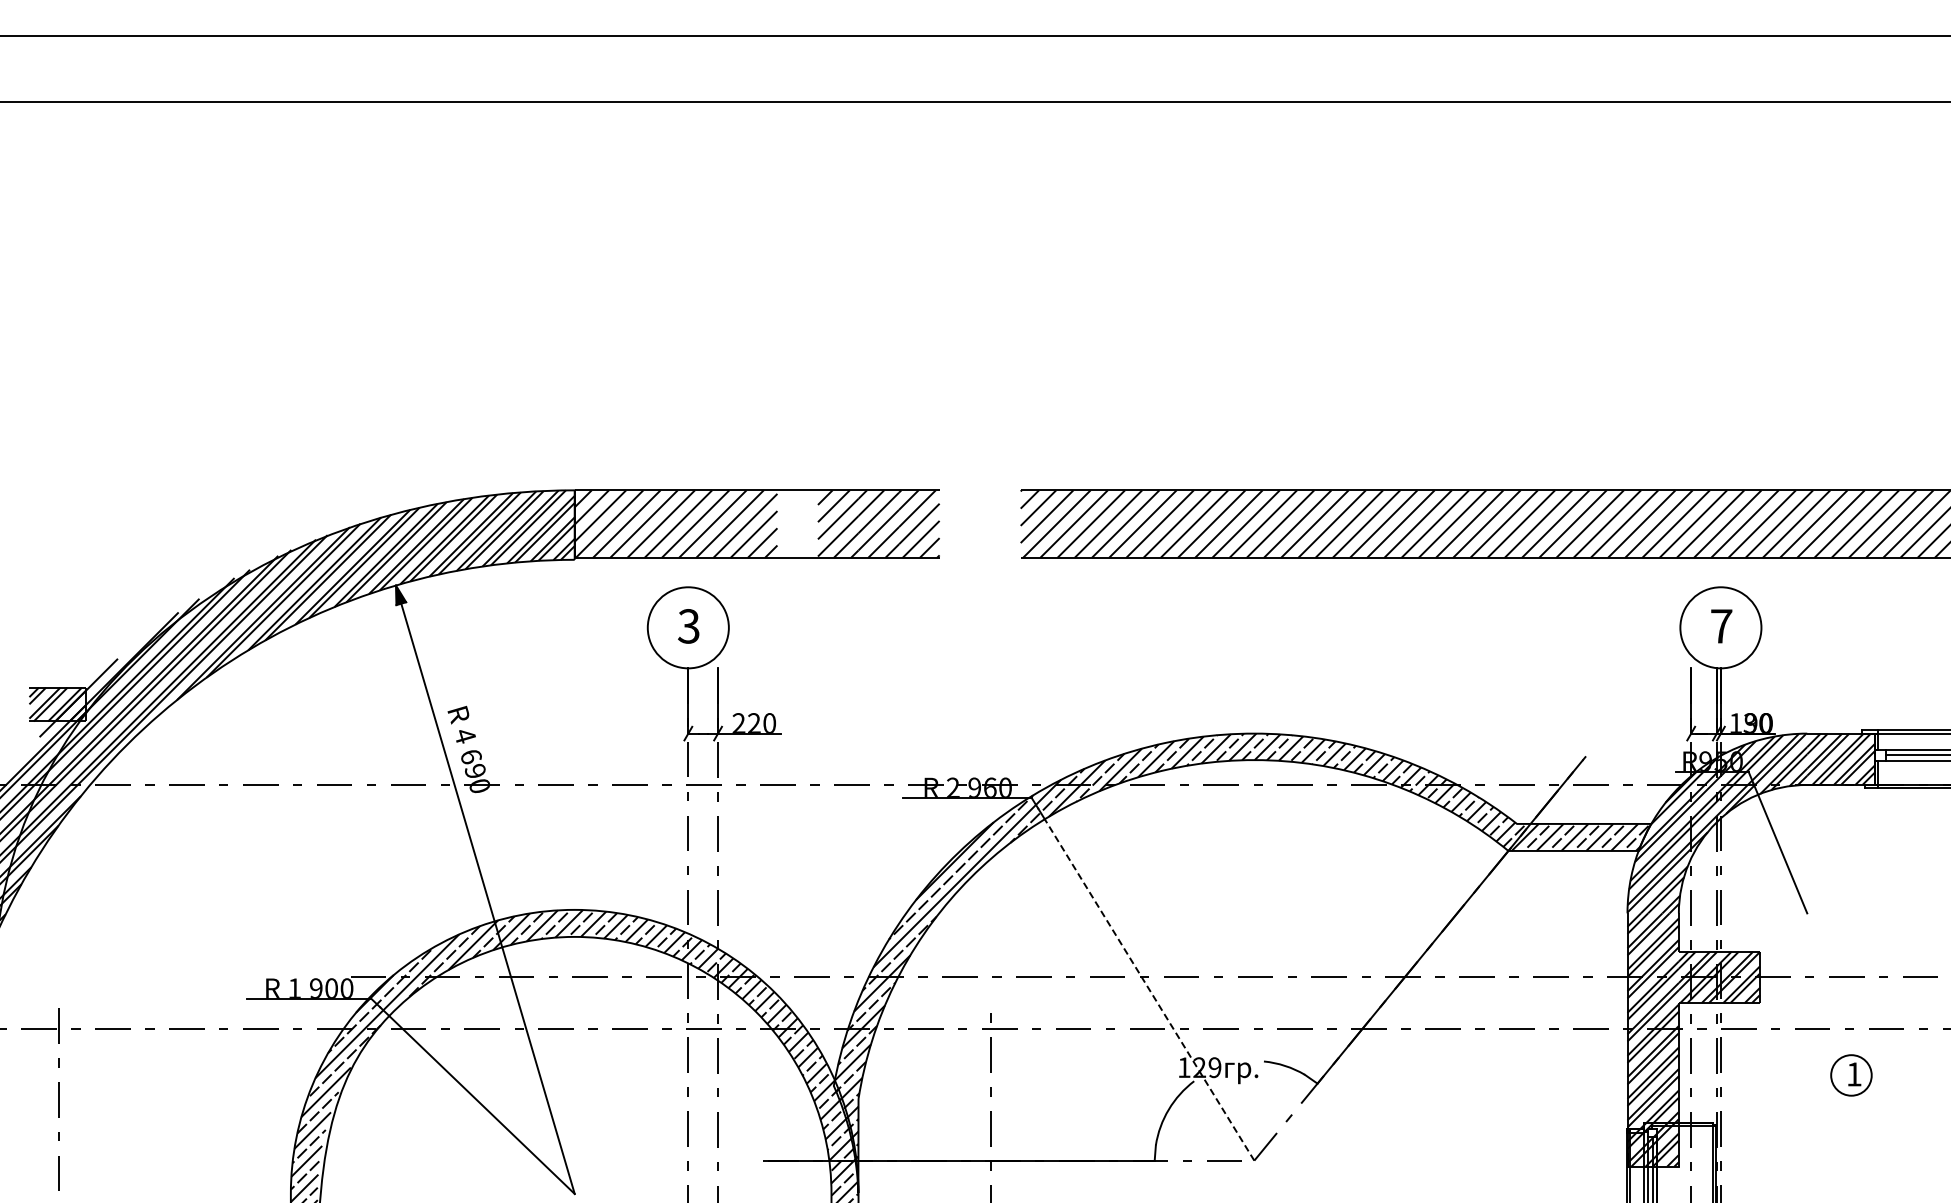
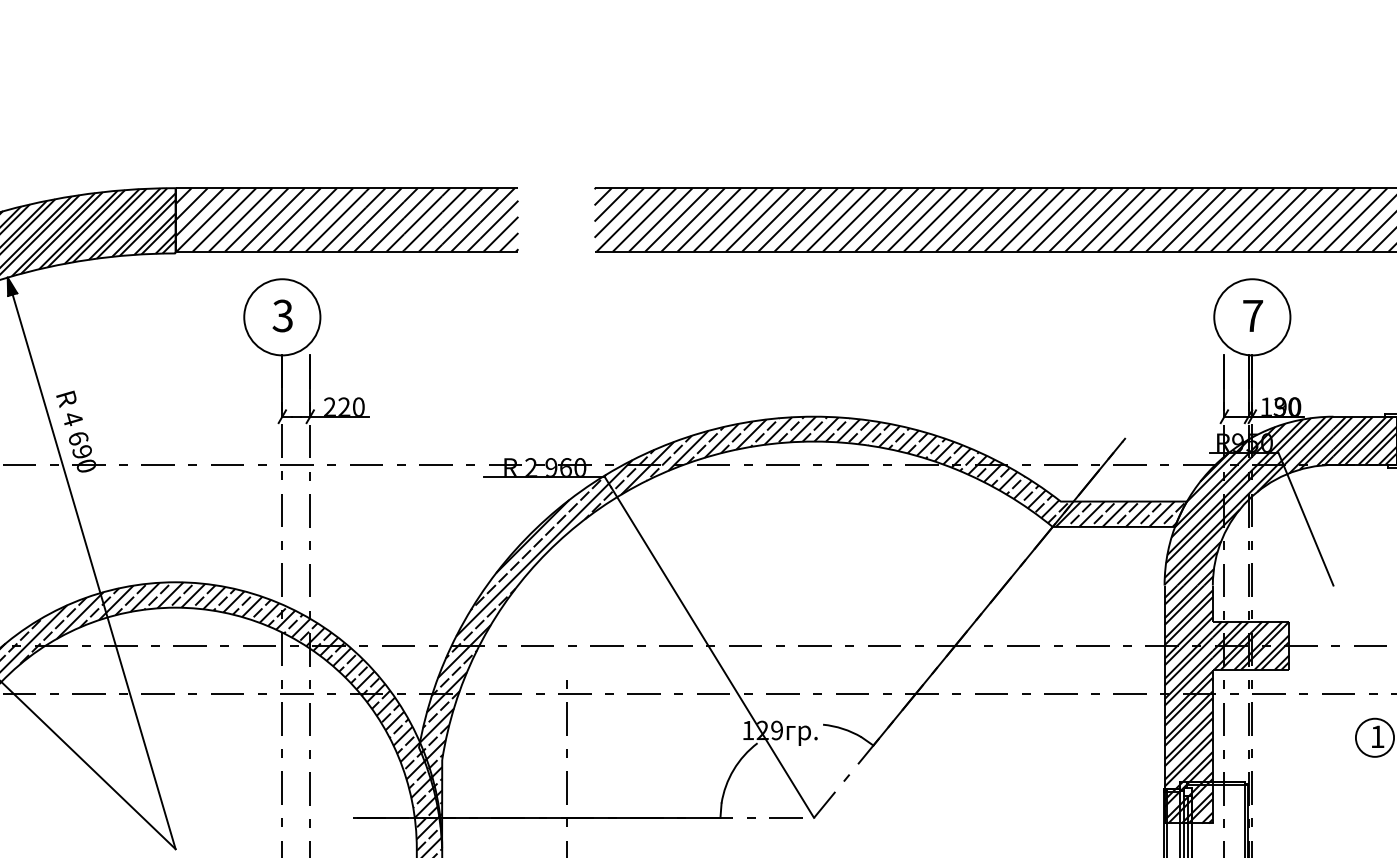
hatch: (797, 523) -> (384, 219), added
line: (1149, 989) -> (715, 657), dashed -> solid

